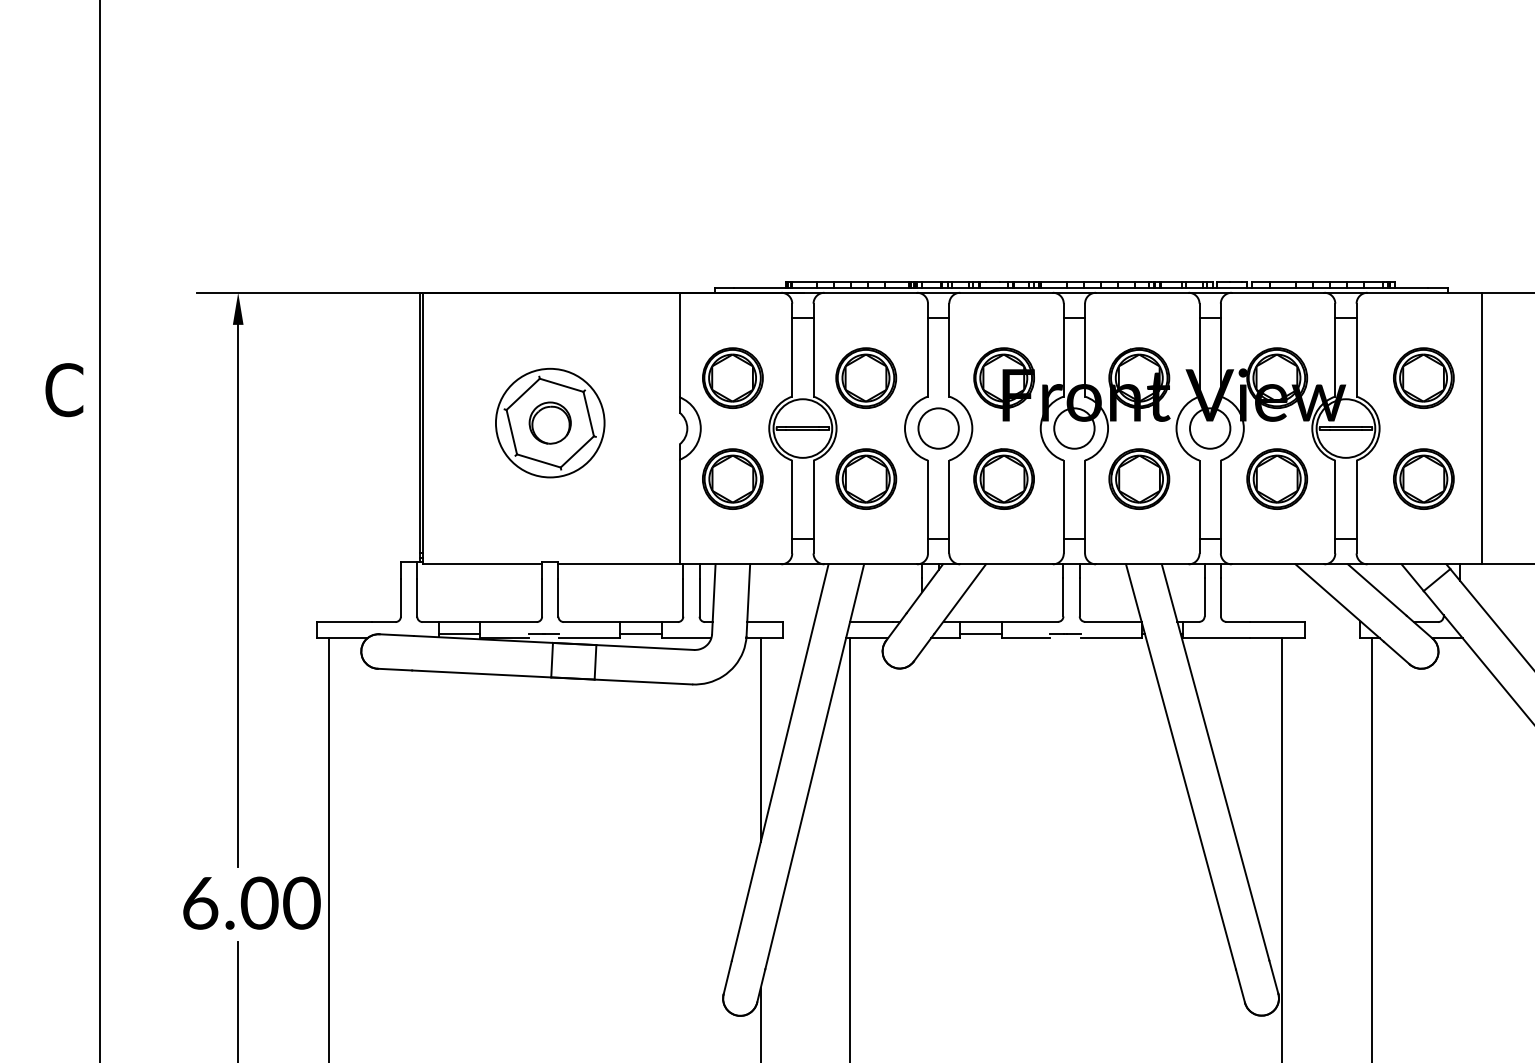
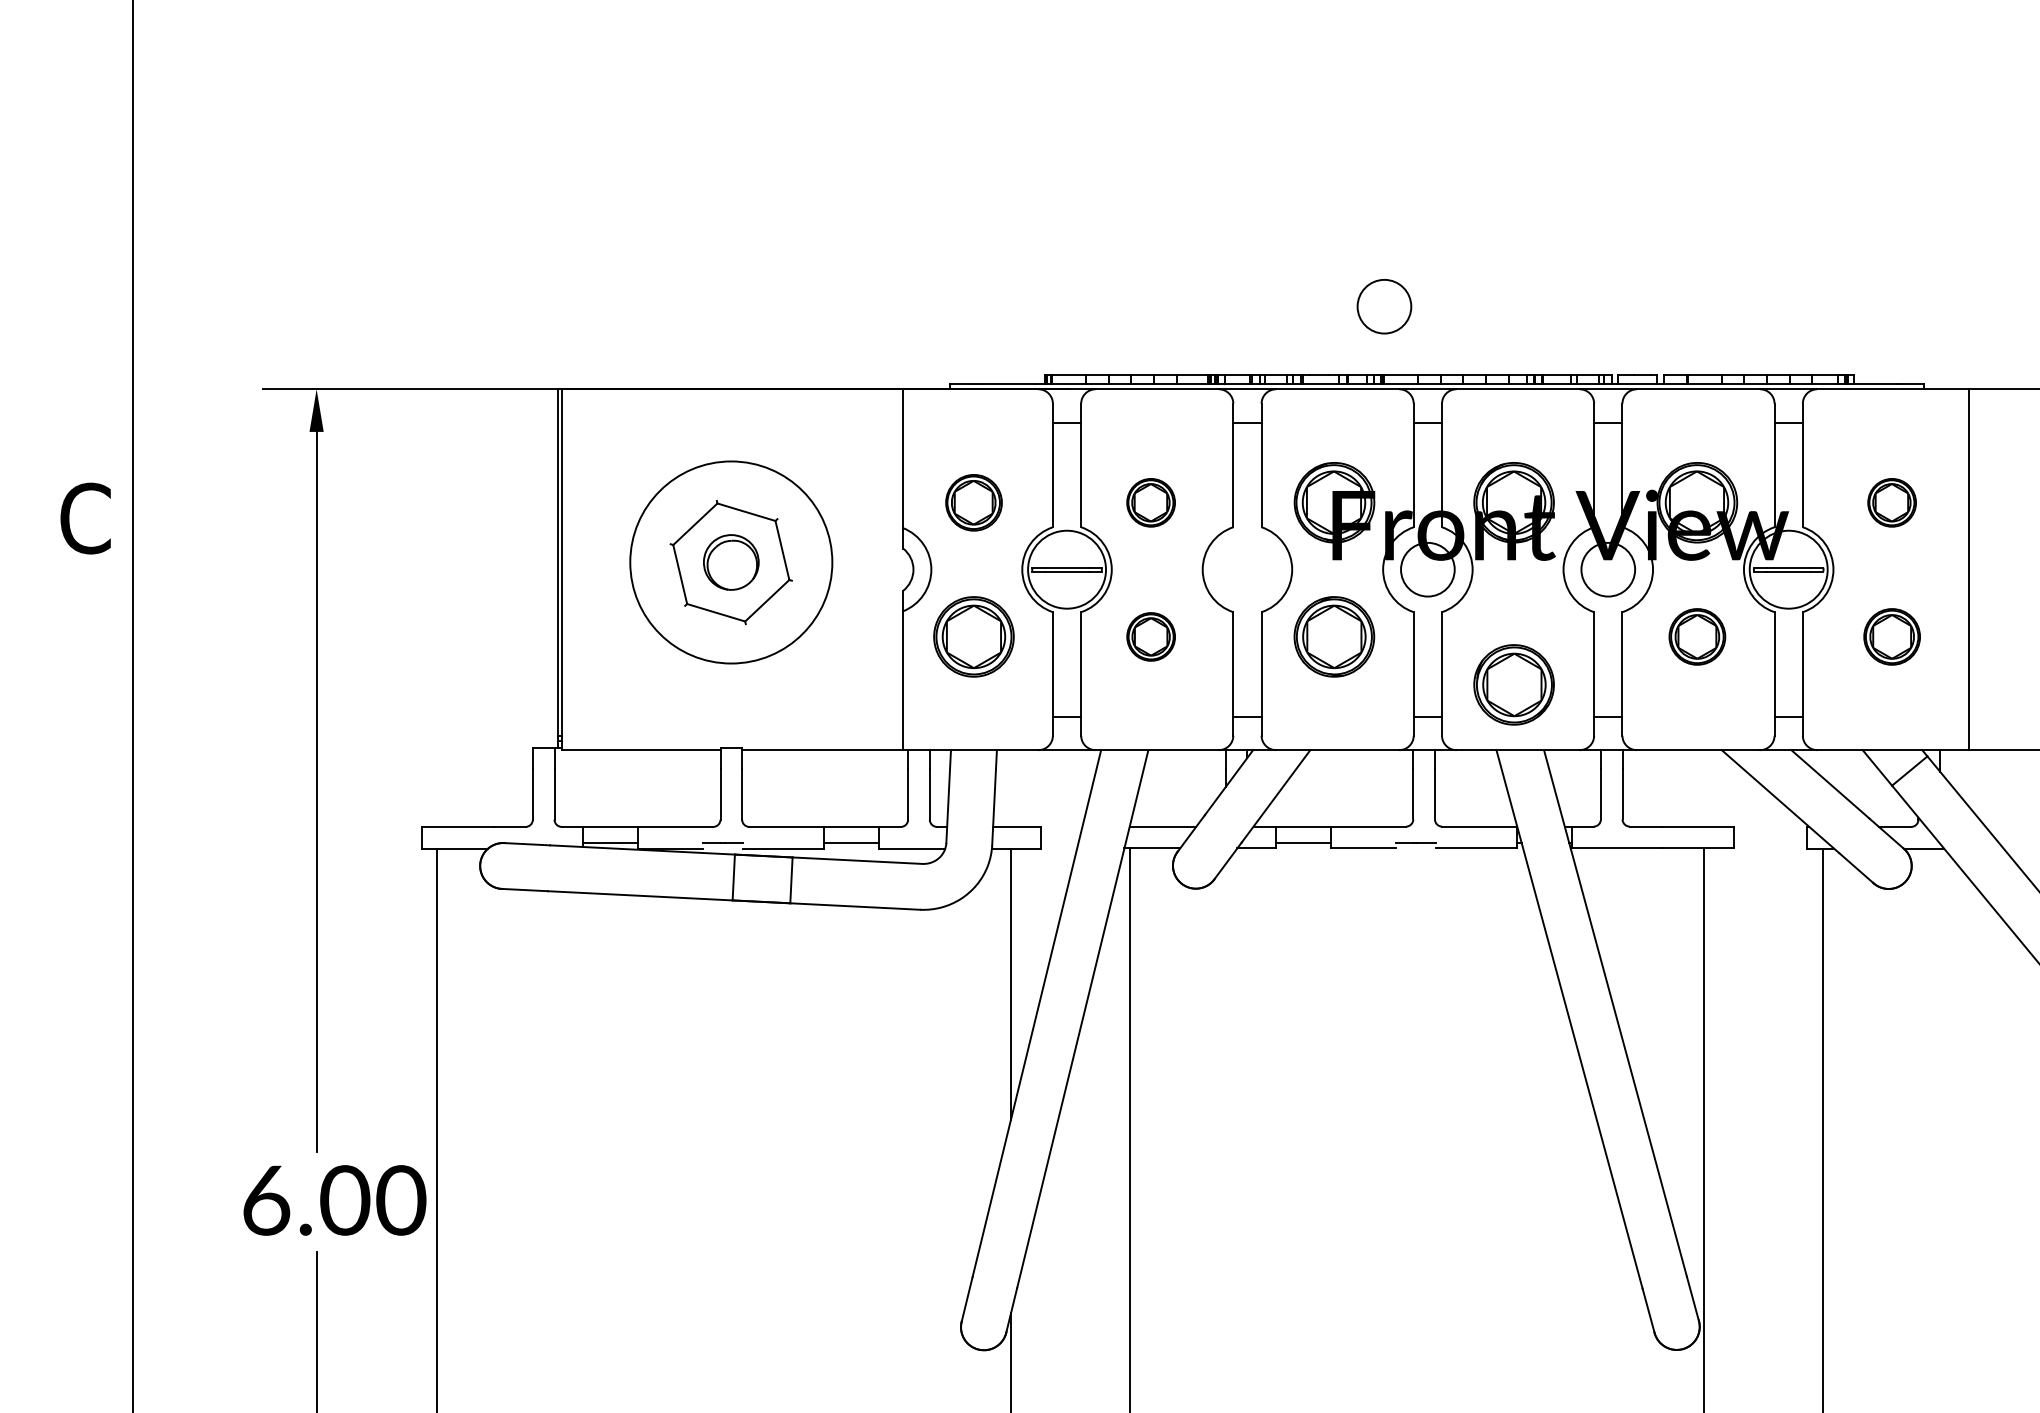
part: (732, 377) -> (973, 502), size x0.7
part: (865, 377) -> (1150, 502), size x0.6
part: (1423, 377) -> (1891, 502), size x0.6
circle: (550, 423) -> (731, 562), size x1.4
circle: (938, 428) -> (1384, 306), moved
part: (865, 478) -> (1150, 636), size x0.6
part: (1138, 478) -> (1513, 684), moved
part: (1277, 478) -> (1697, 636), size x0.7
part: (1423, 478) -> (1891, 636), size x0.7

